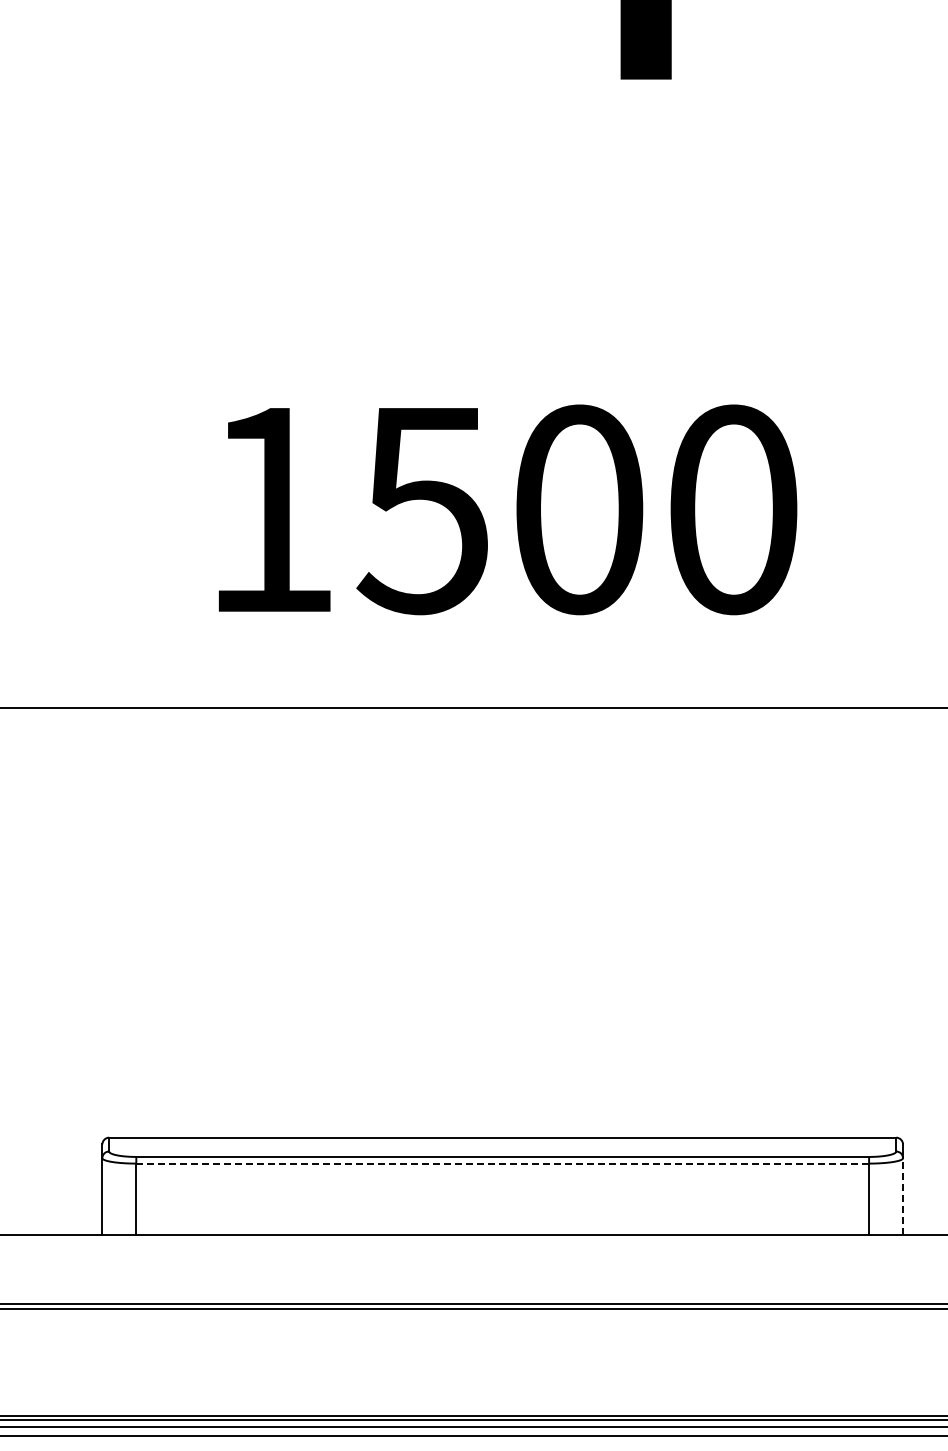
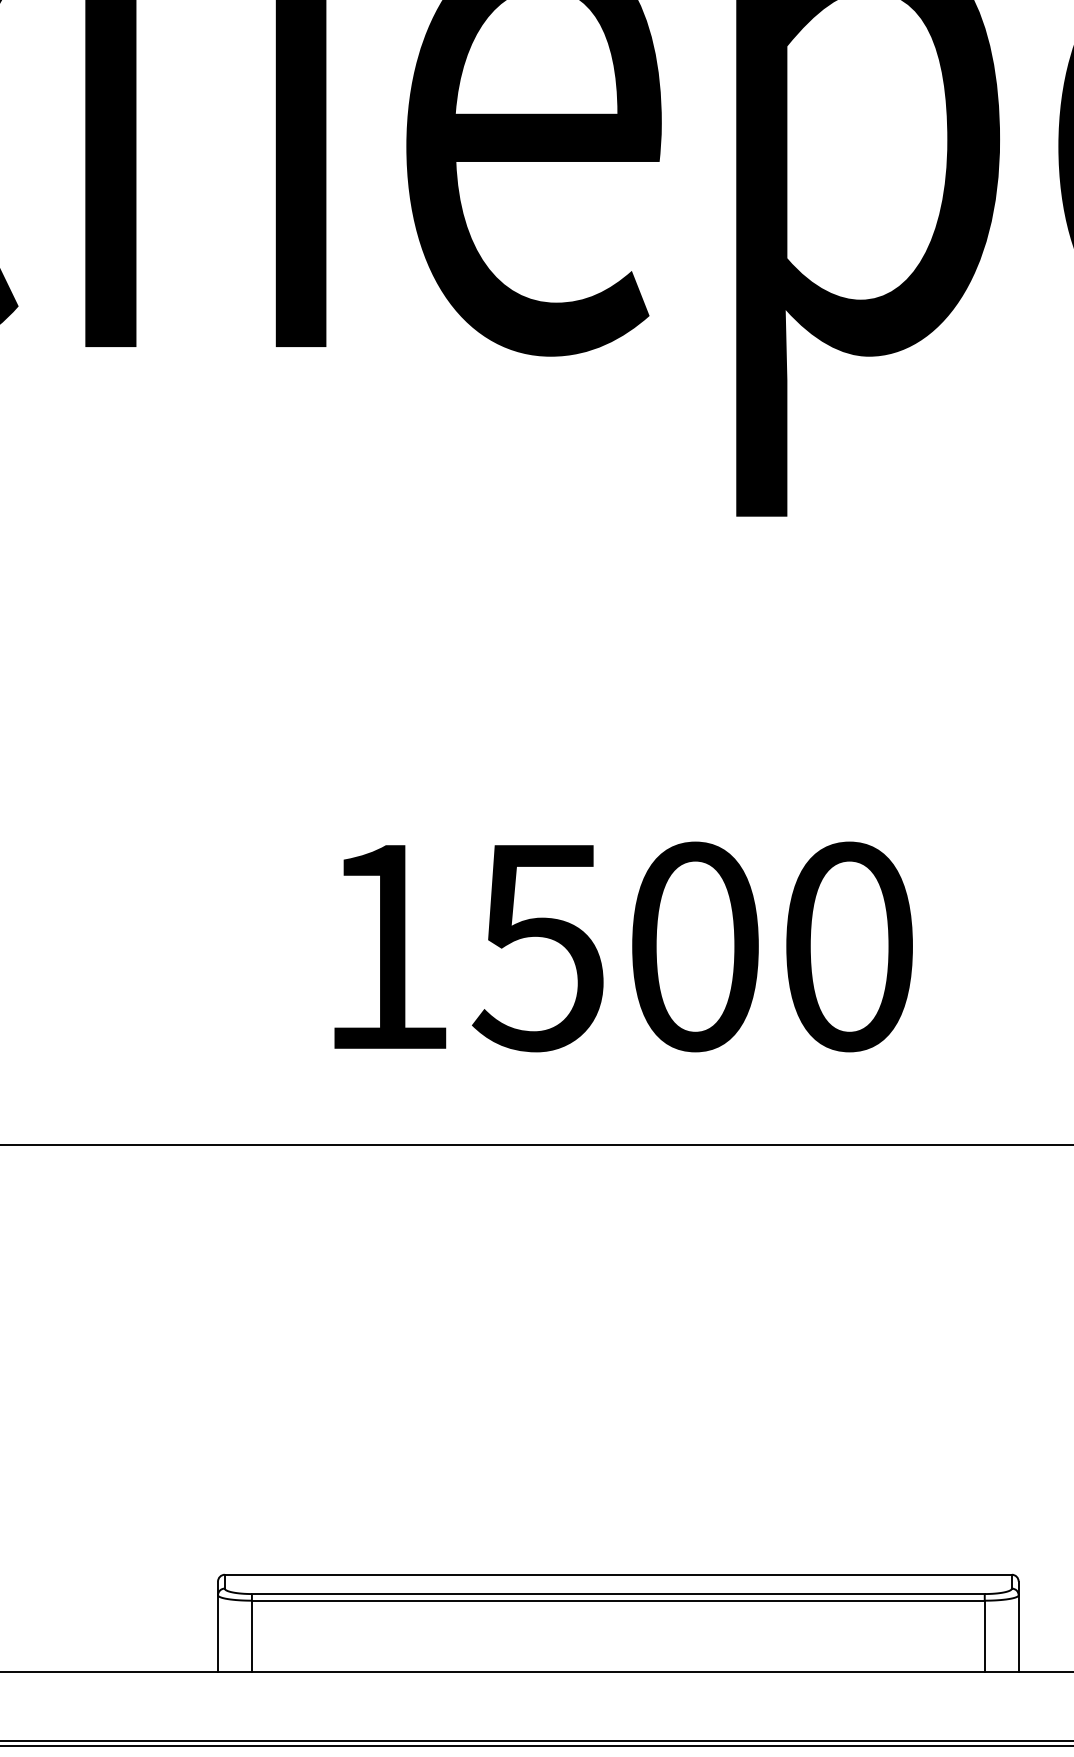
line: (501, 1163) -> (617, 1600), dashed -> solid
line: (902, 1196) -> (1018, 1633), dashed -> solid

